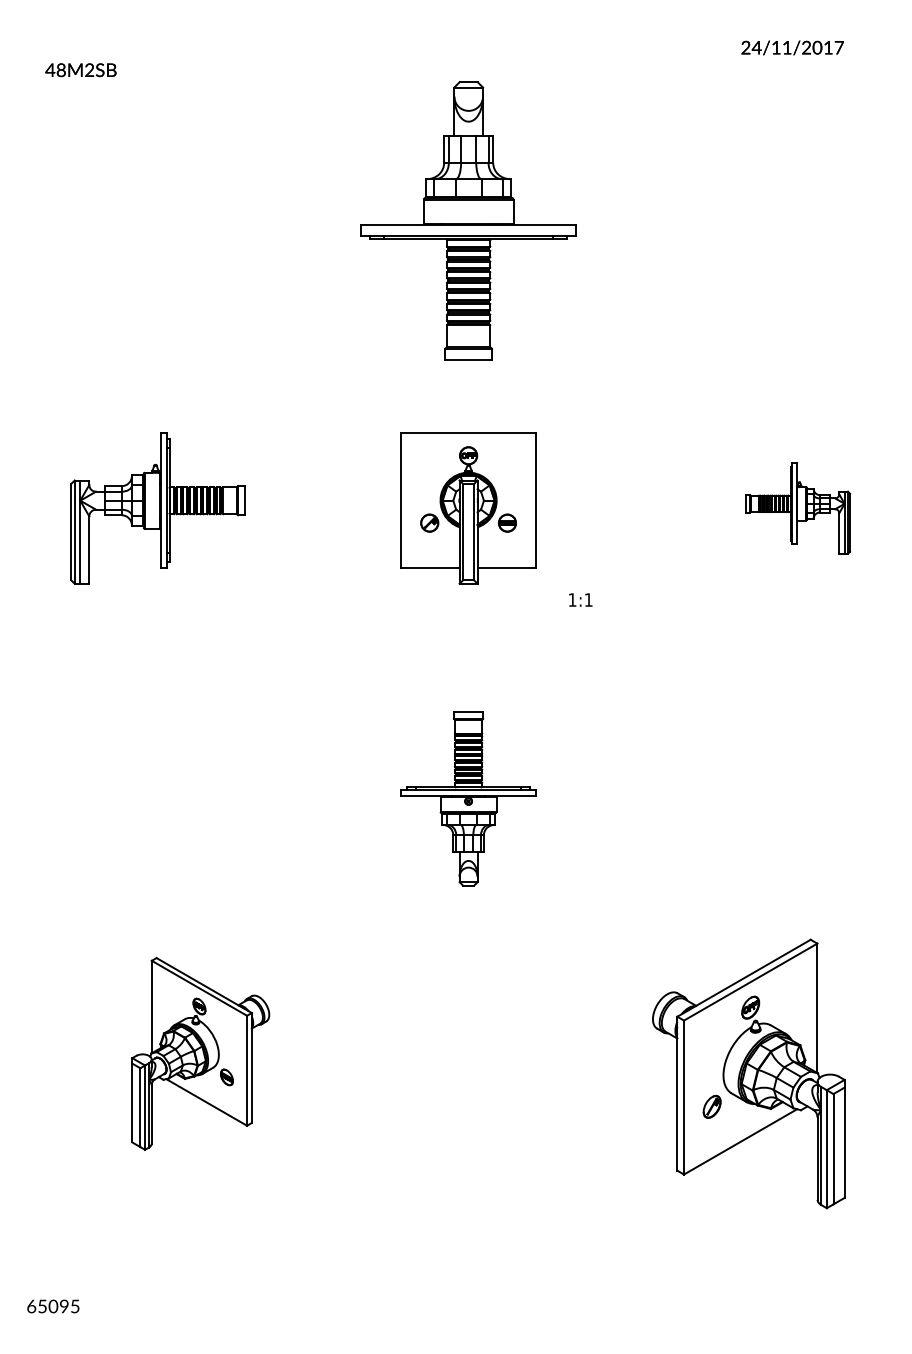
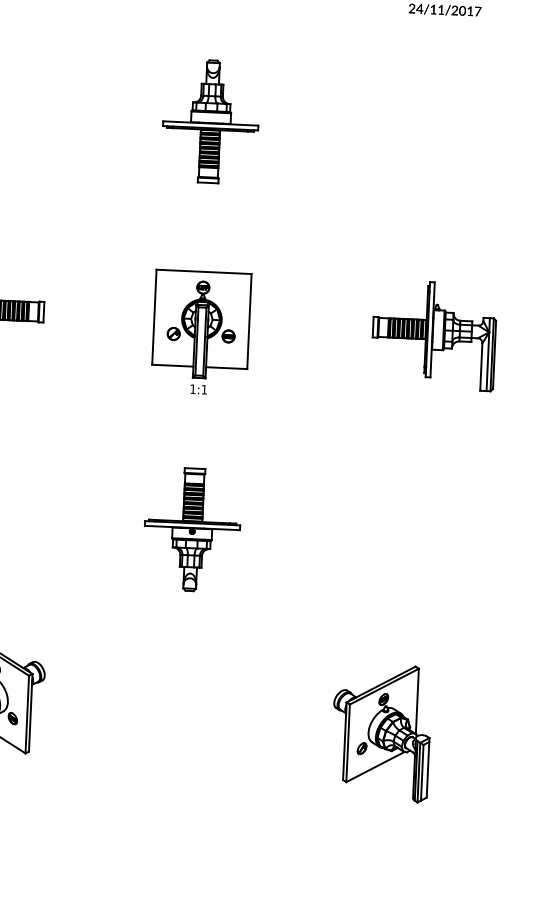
part: (468, 219) -> (210, 120), size x0.62
part: (797, 508) -> (433, 335), size x1.67
text: (580, 599) -> (198, 389), moved
part: (748, 1073) -> (381, 732), size x0.71

